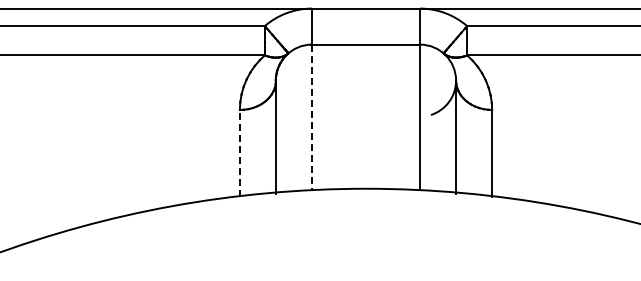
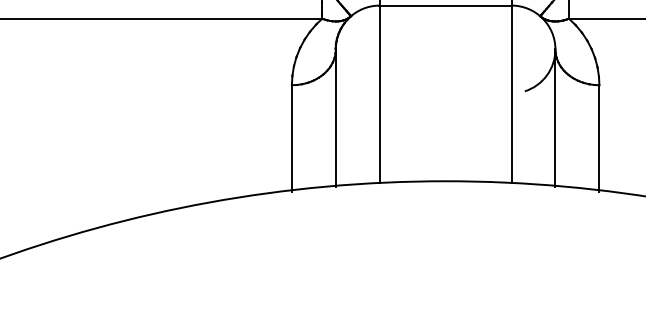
line: (311, 117) -> (379, 94), dashed -> solid
line: (239, 153) -> (291, 138), dashed -> solid

